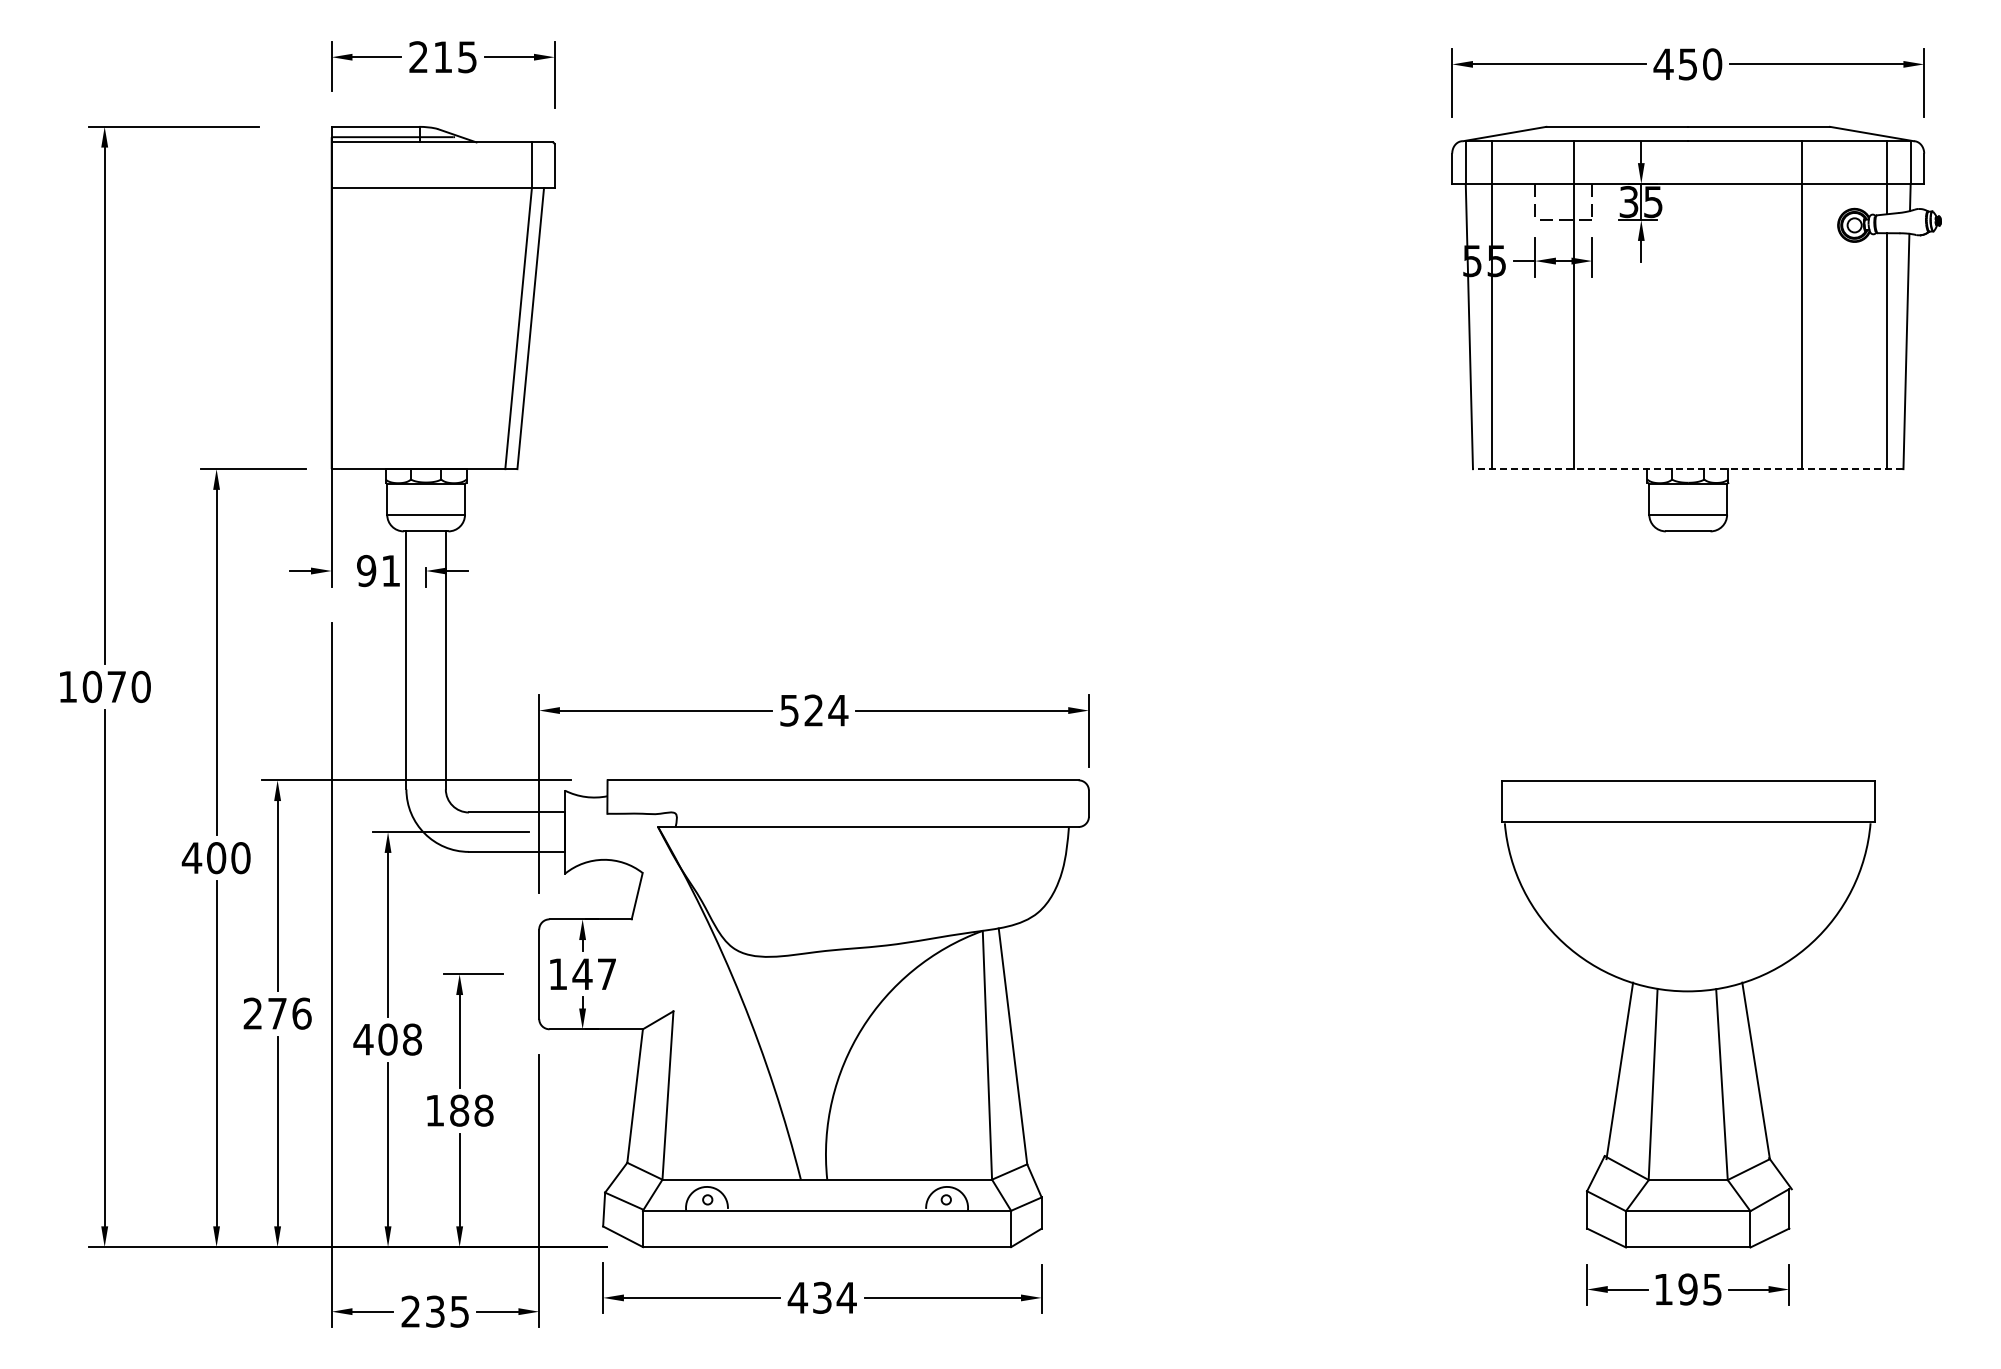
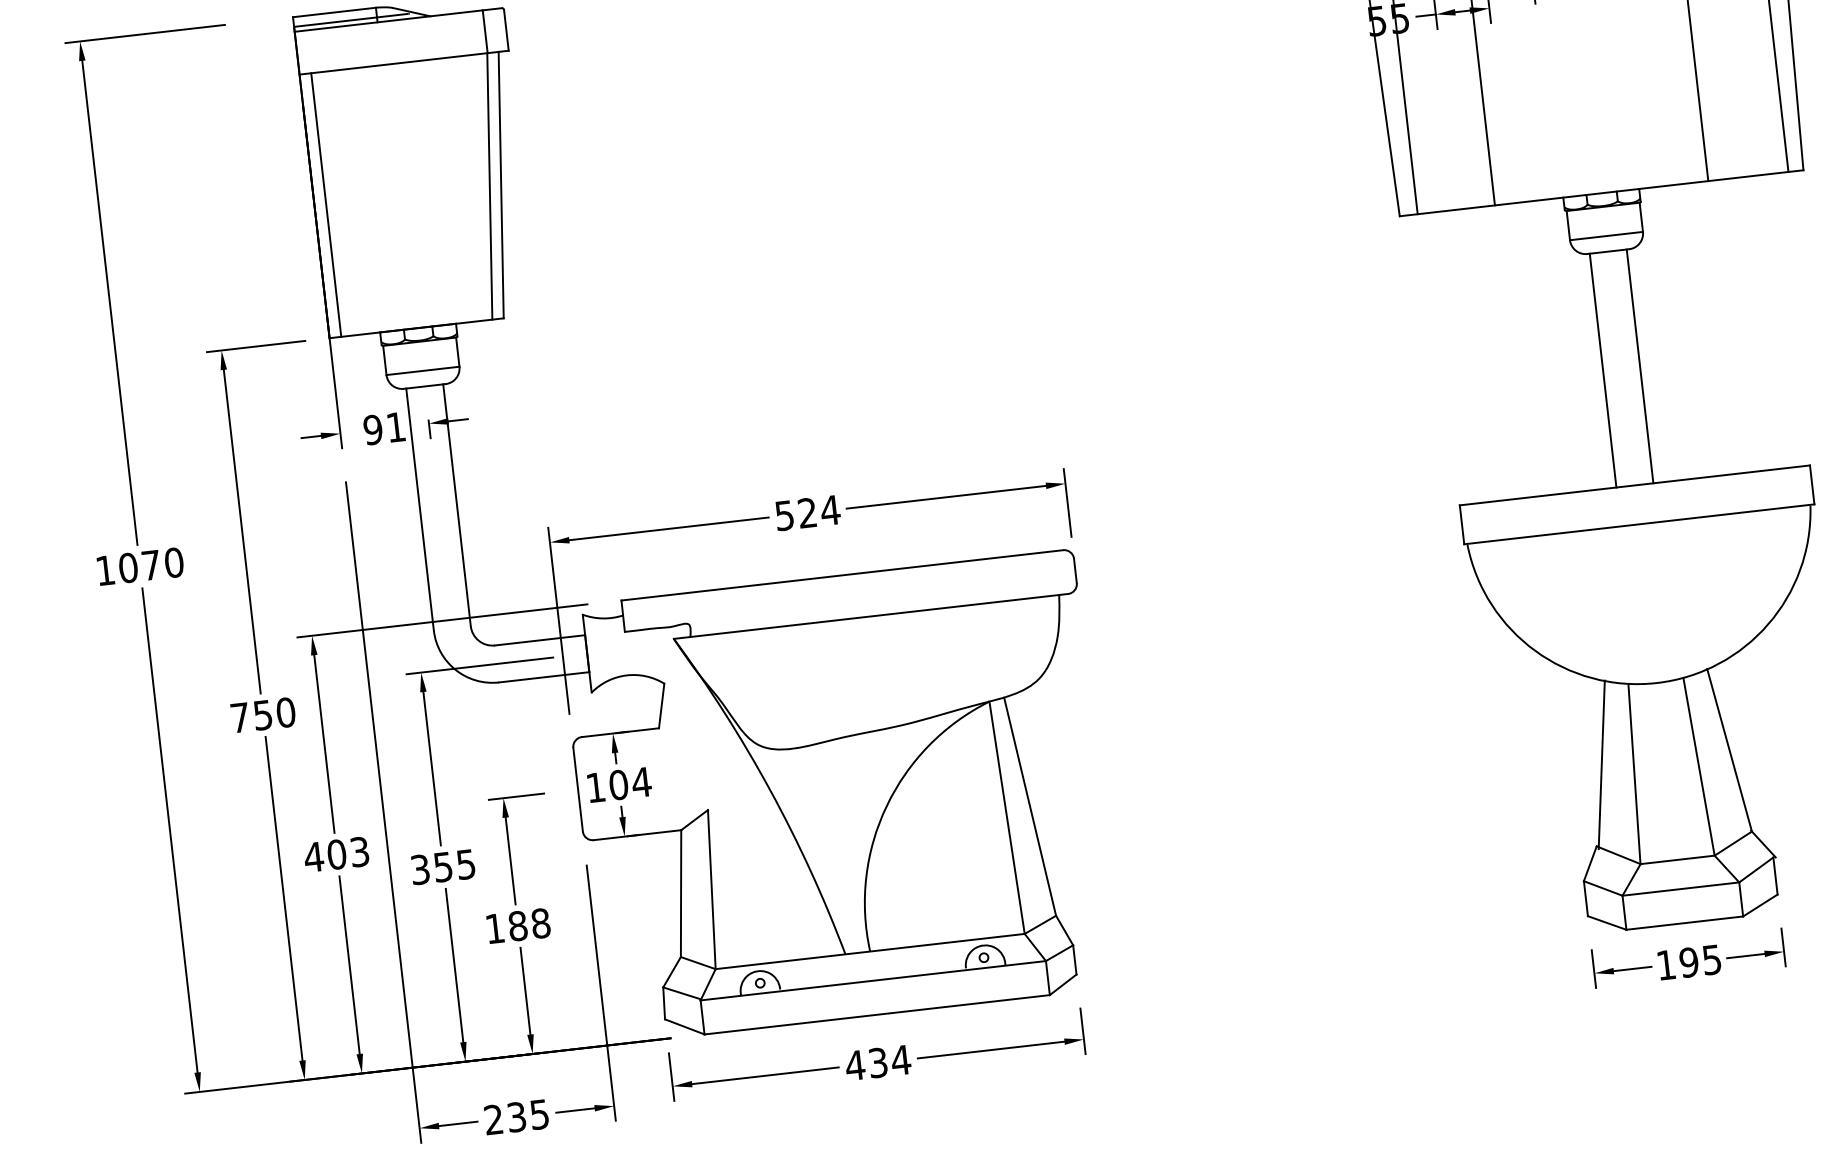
line: (344, 328) -> (326, 204), added
line: (1687, 469) -> (1600, 193), dashed -> solid
line: (1668, 655) -> (1603, 370), added
line: (1707, 655) -> (1639, 365), added
text: (203, 858) -> (250, 716), 400 -> 750
text: (594, 974) -> (629, 783), 147 -> 104
text: (276, 1013) -> (335, 854), 276 -> 403
text: (387, 1039) -> (442, 867), 408 -> 355

